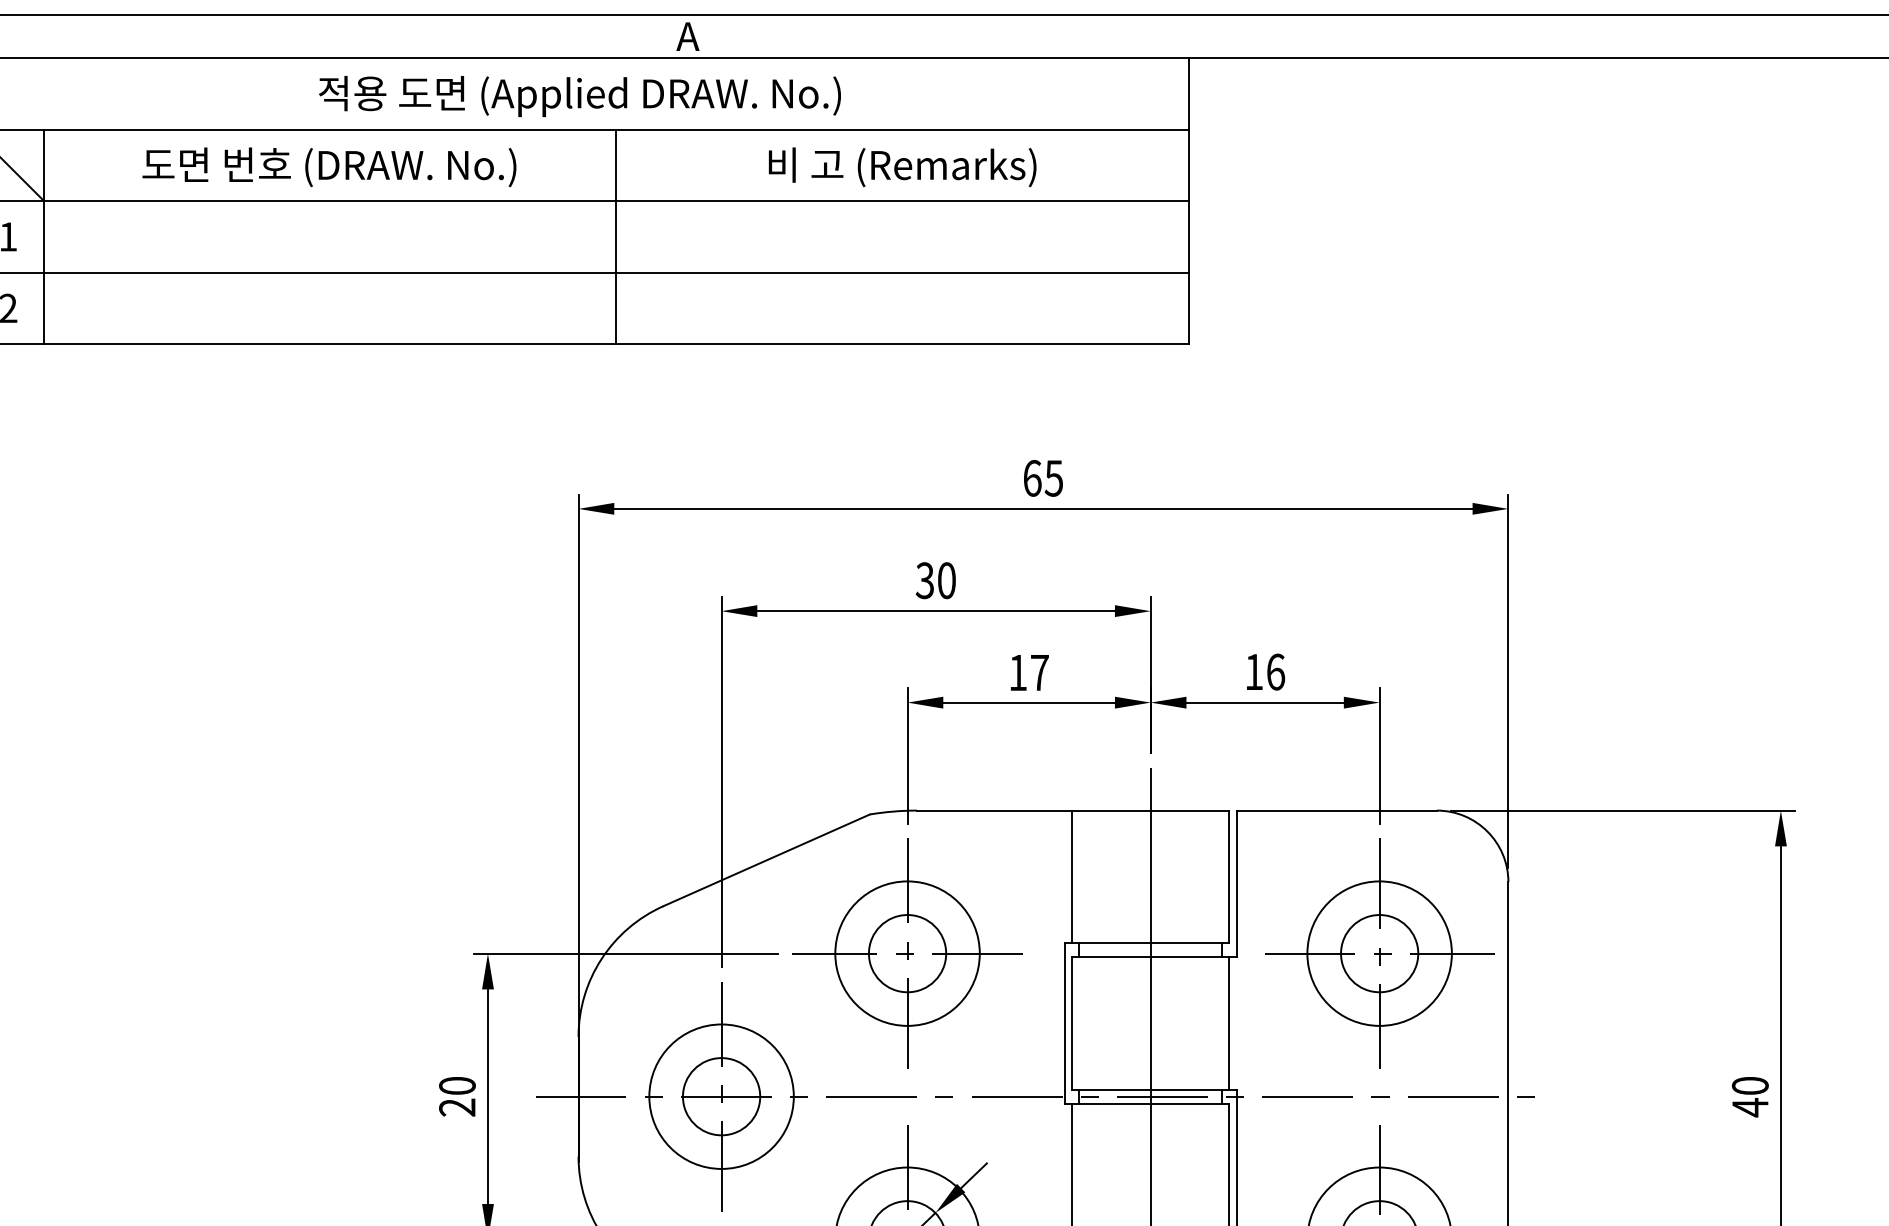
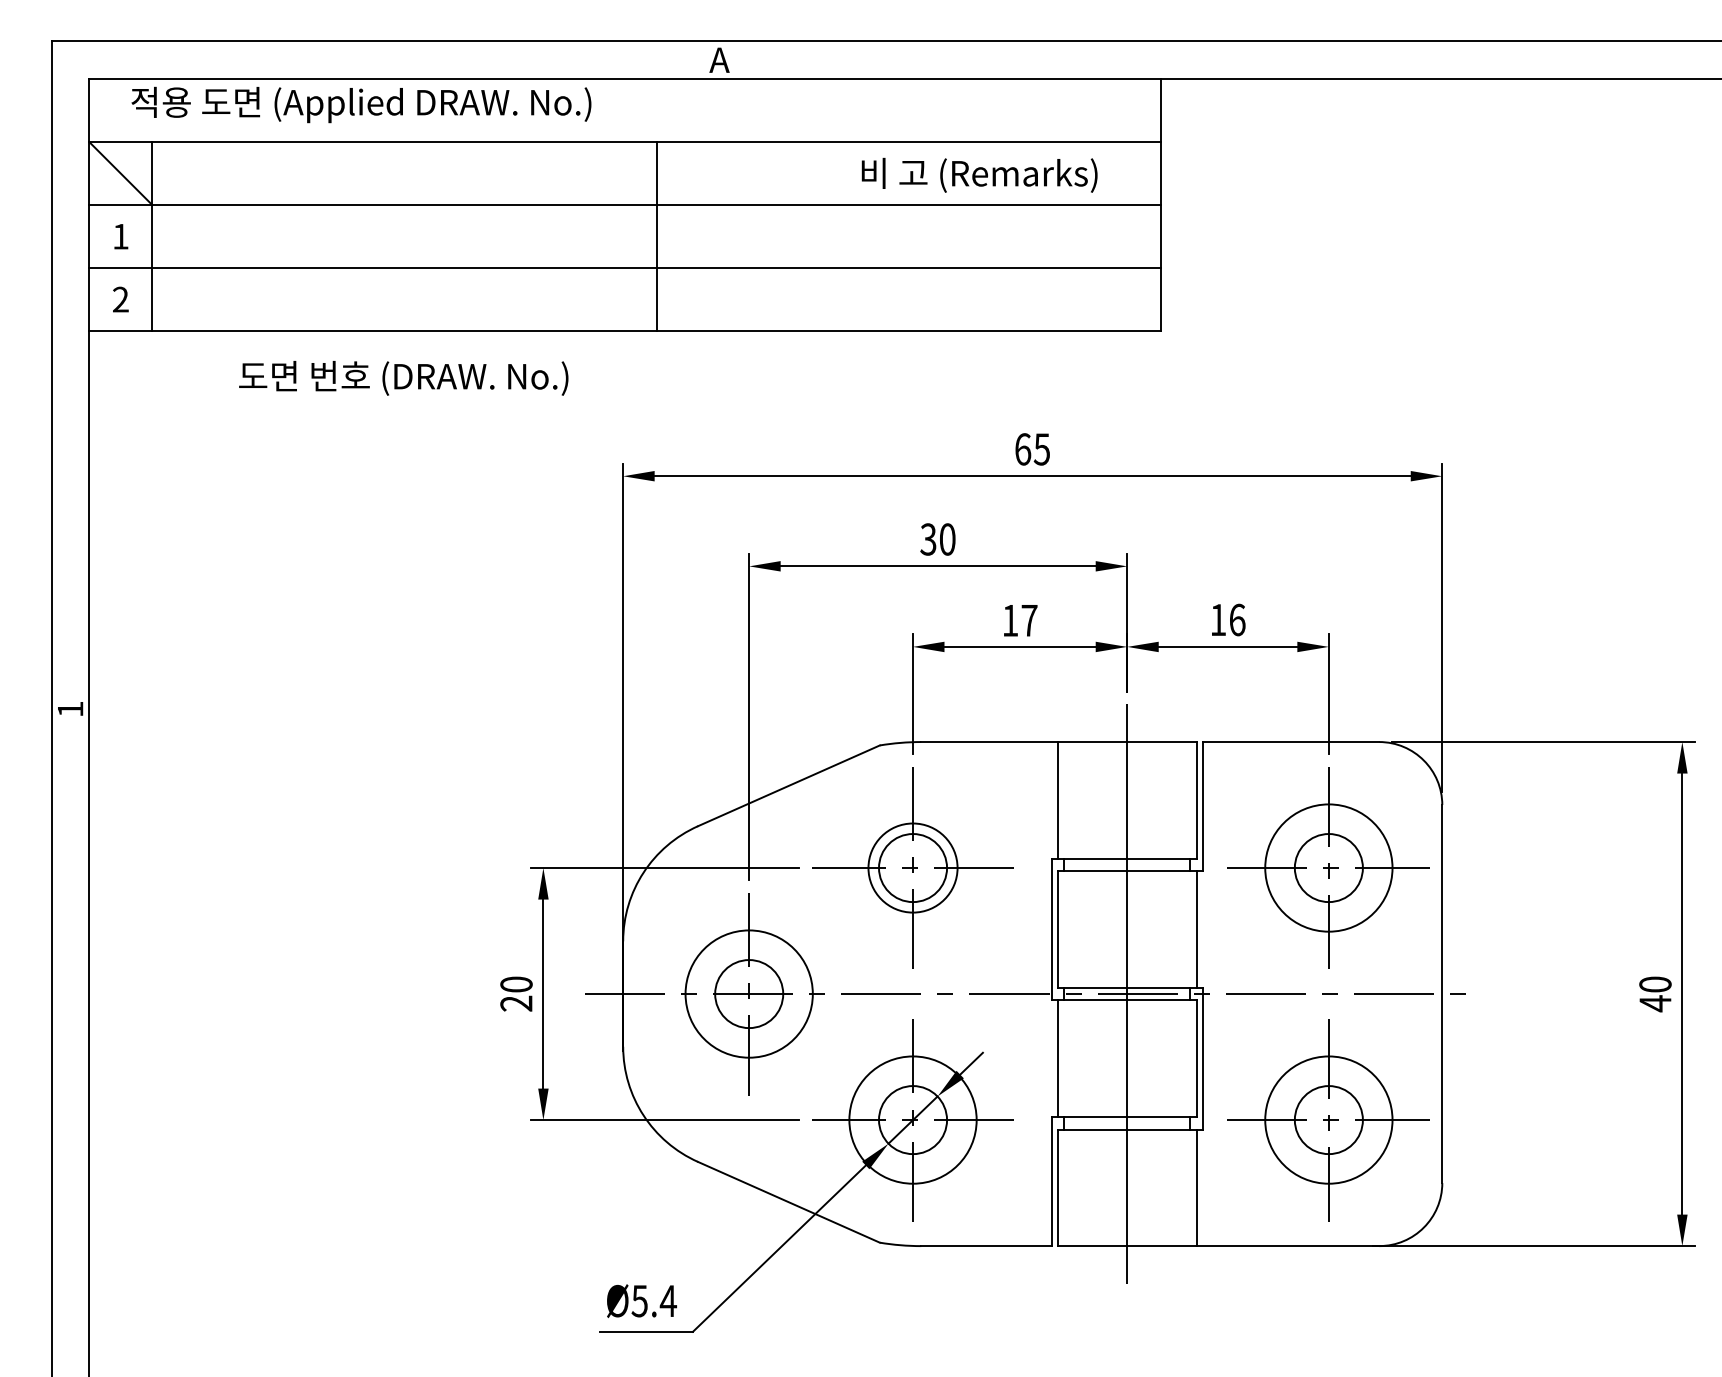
text: (580, 95) -> (361, 104), moved
text: (902, 166) -> (979, 174), moved
text: (329, 167) -> (403, 378), moved
circle: (906, 953) -> (912, 867), size x0.7

